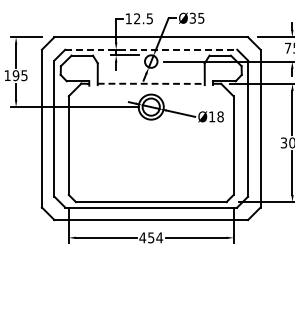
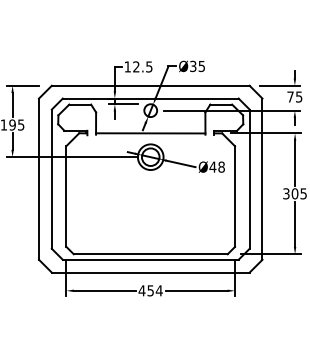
line: (151, 49) -> (150, 98), dashed -> solid
line: (151, 83) -> (150, 133), dashed -> solid
text: (211, 116) -> (212, 166), Ø18 -> Ø48

